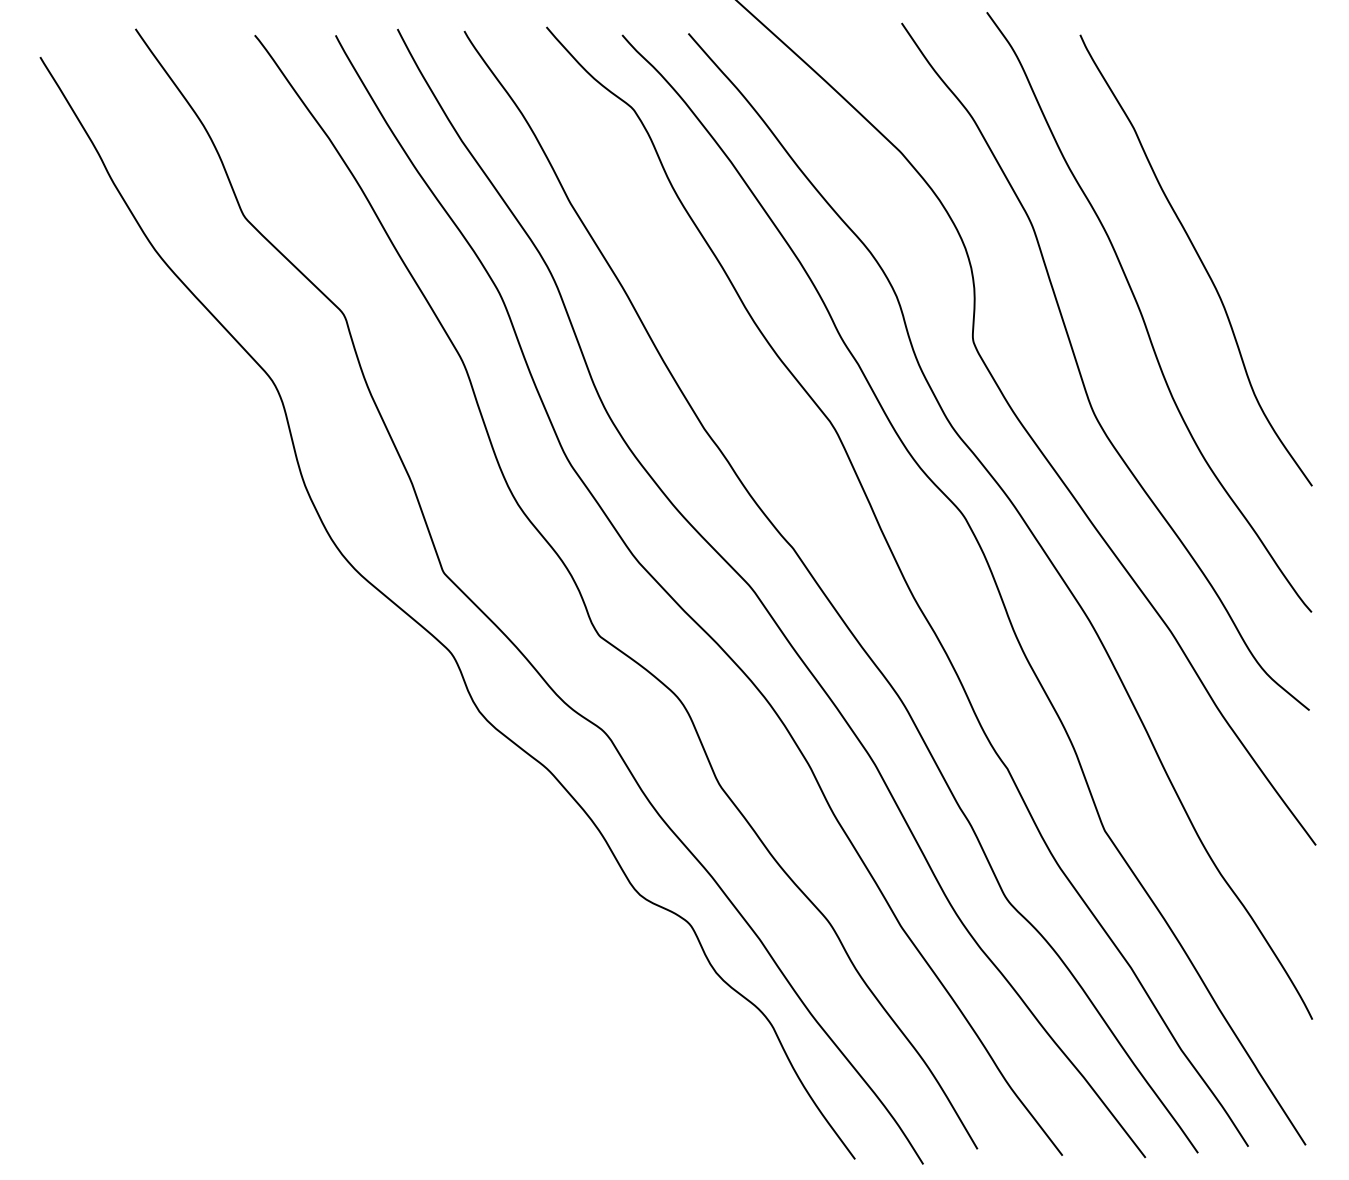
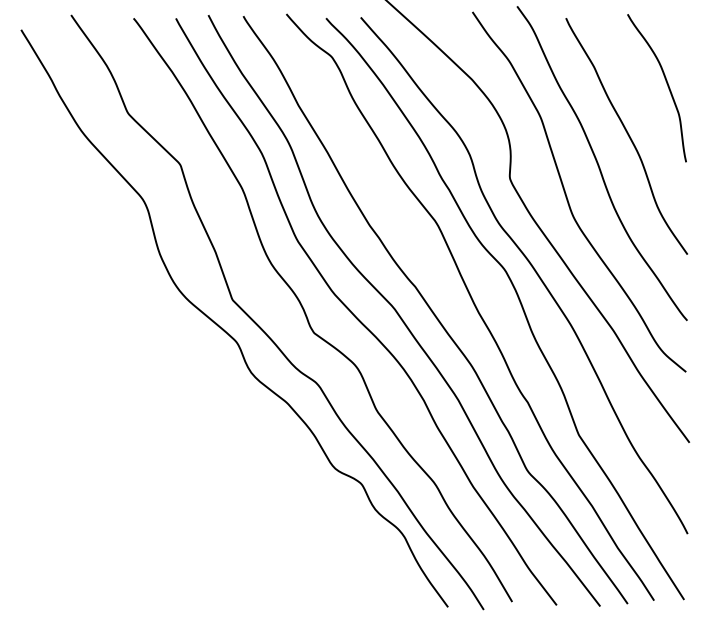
curve: (1271, 161) -> (666, 84), added

